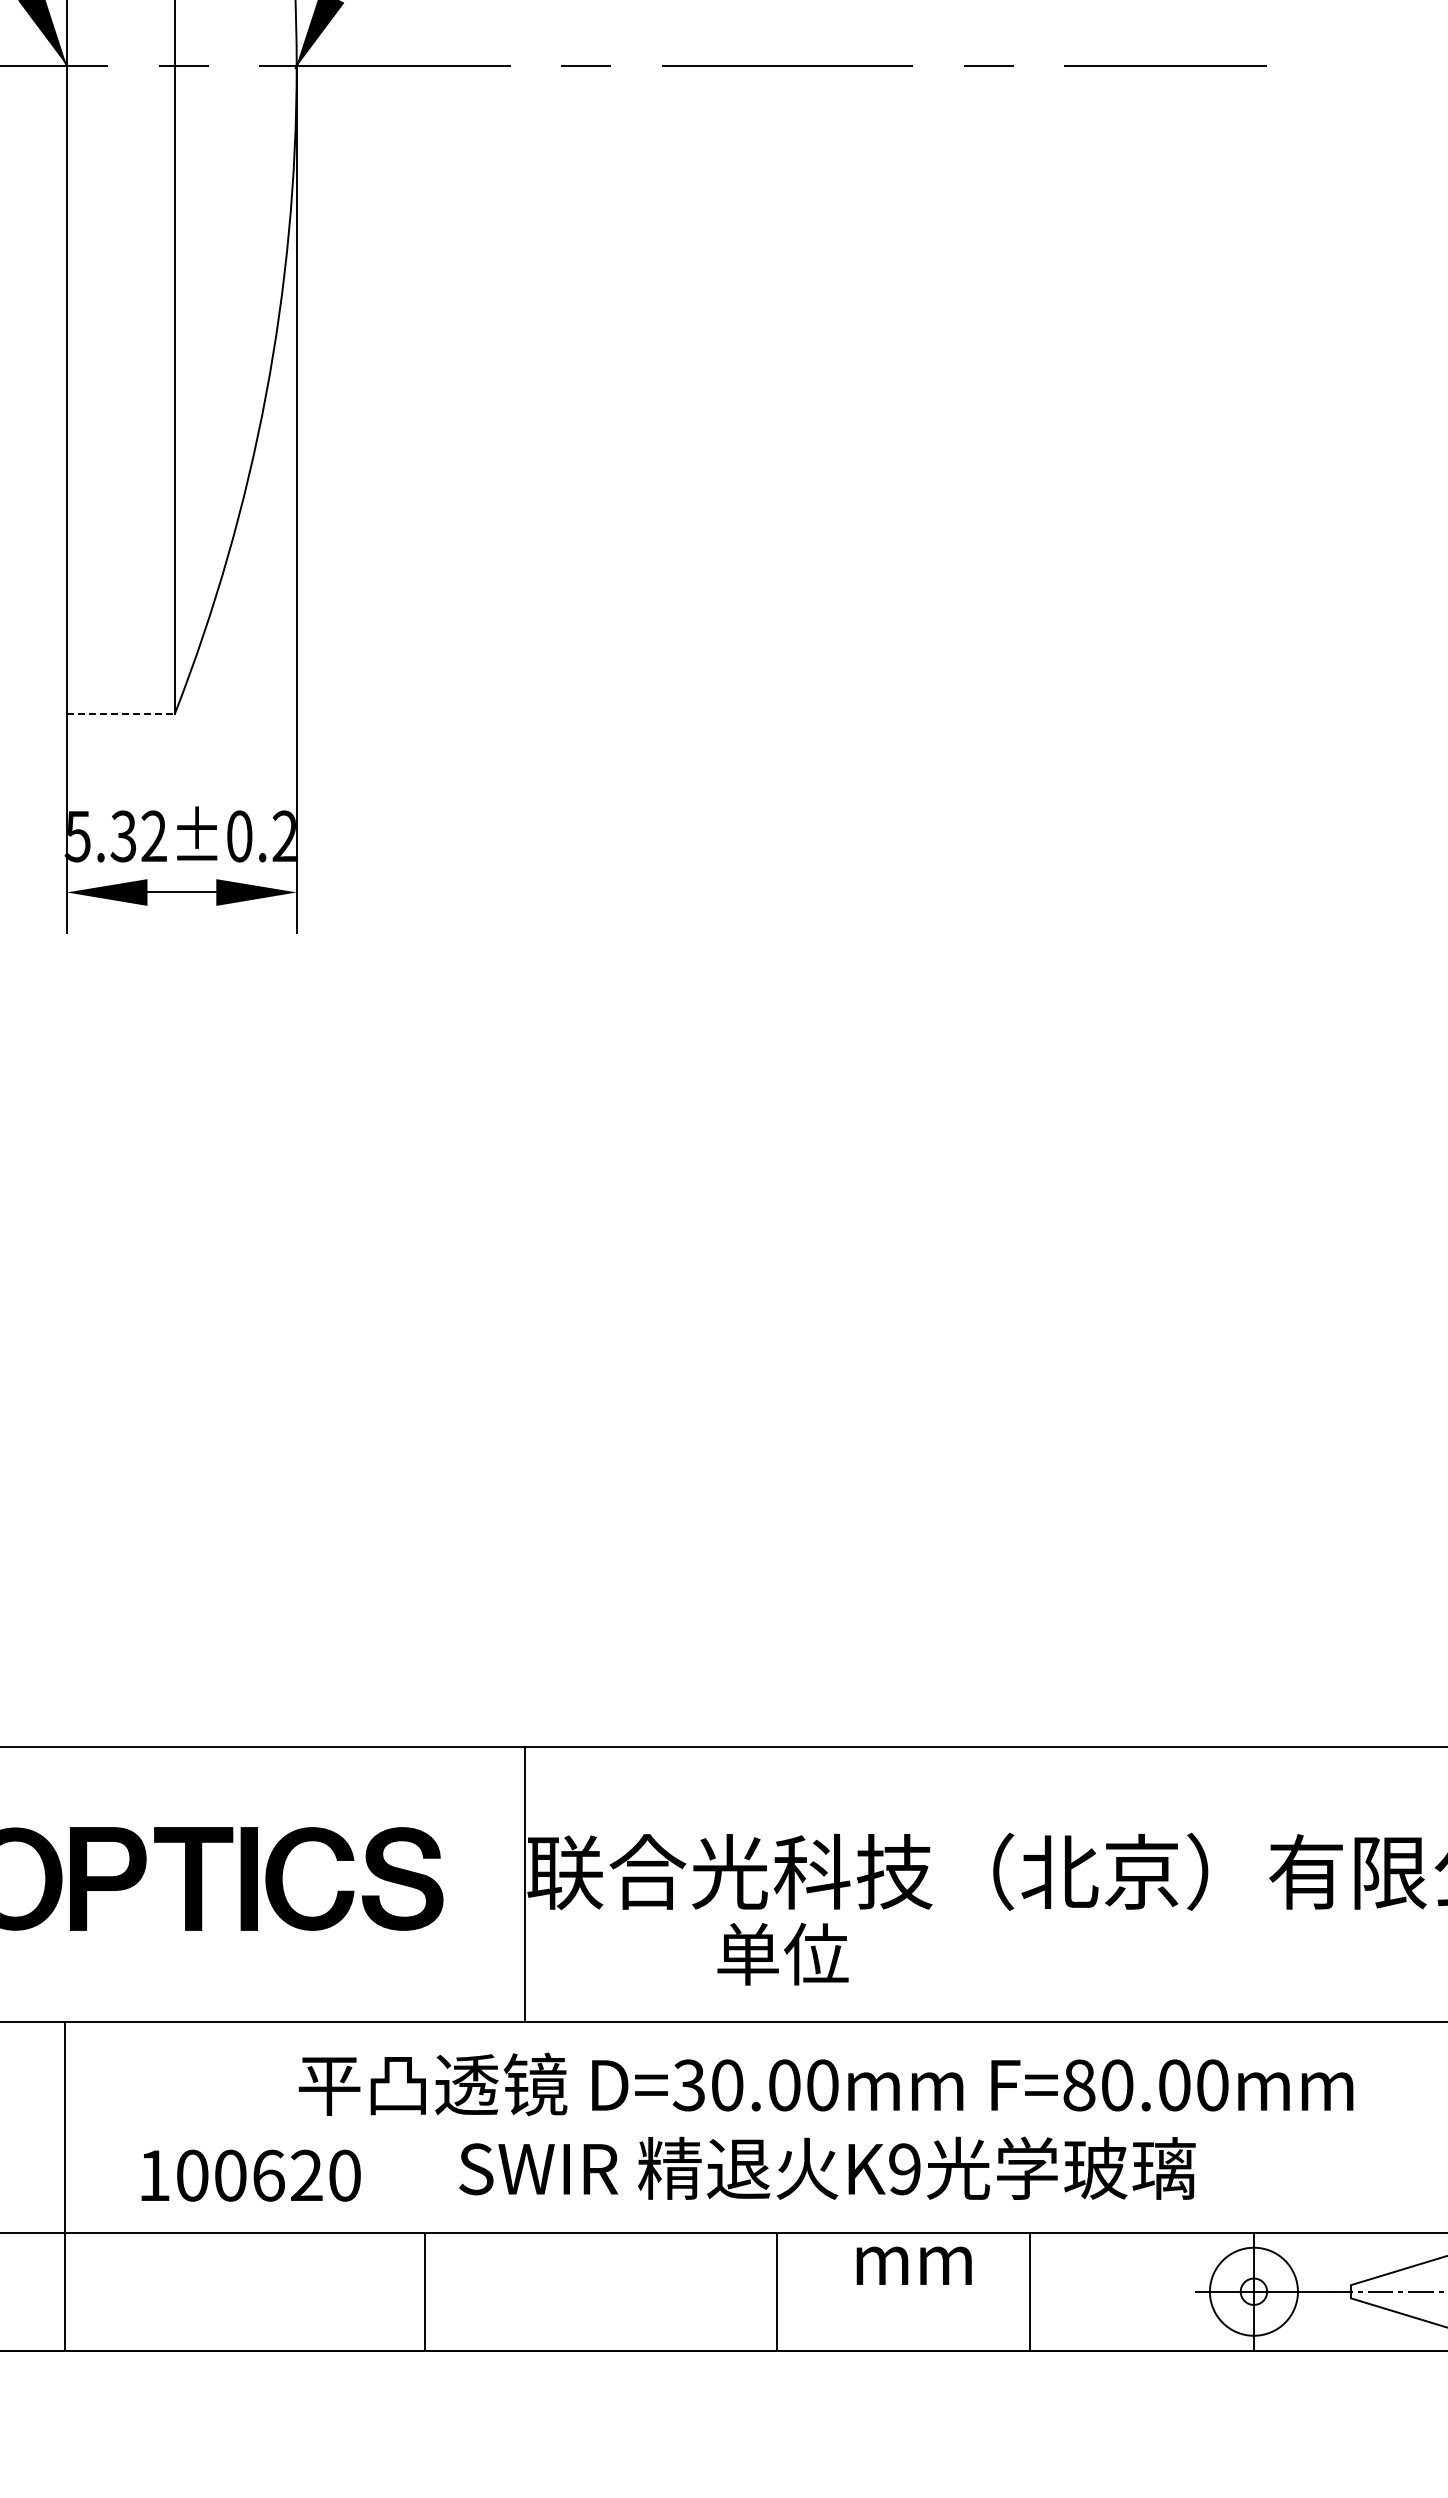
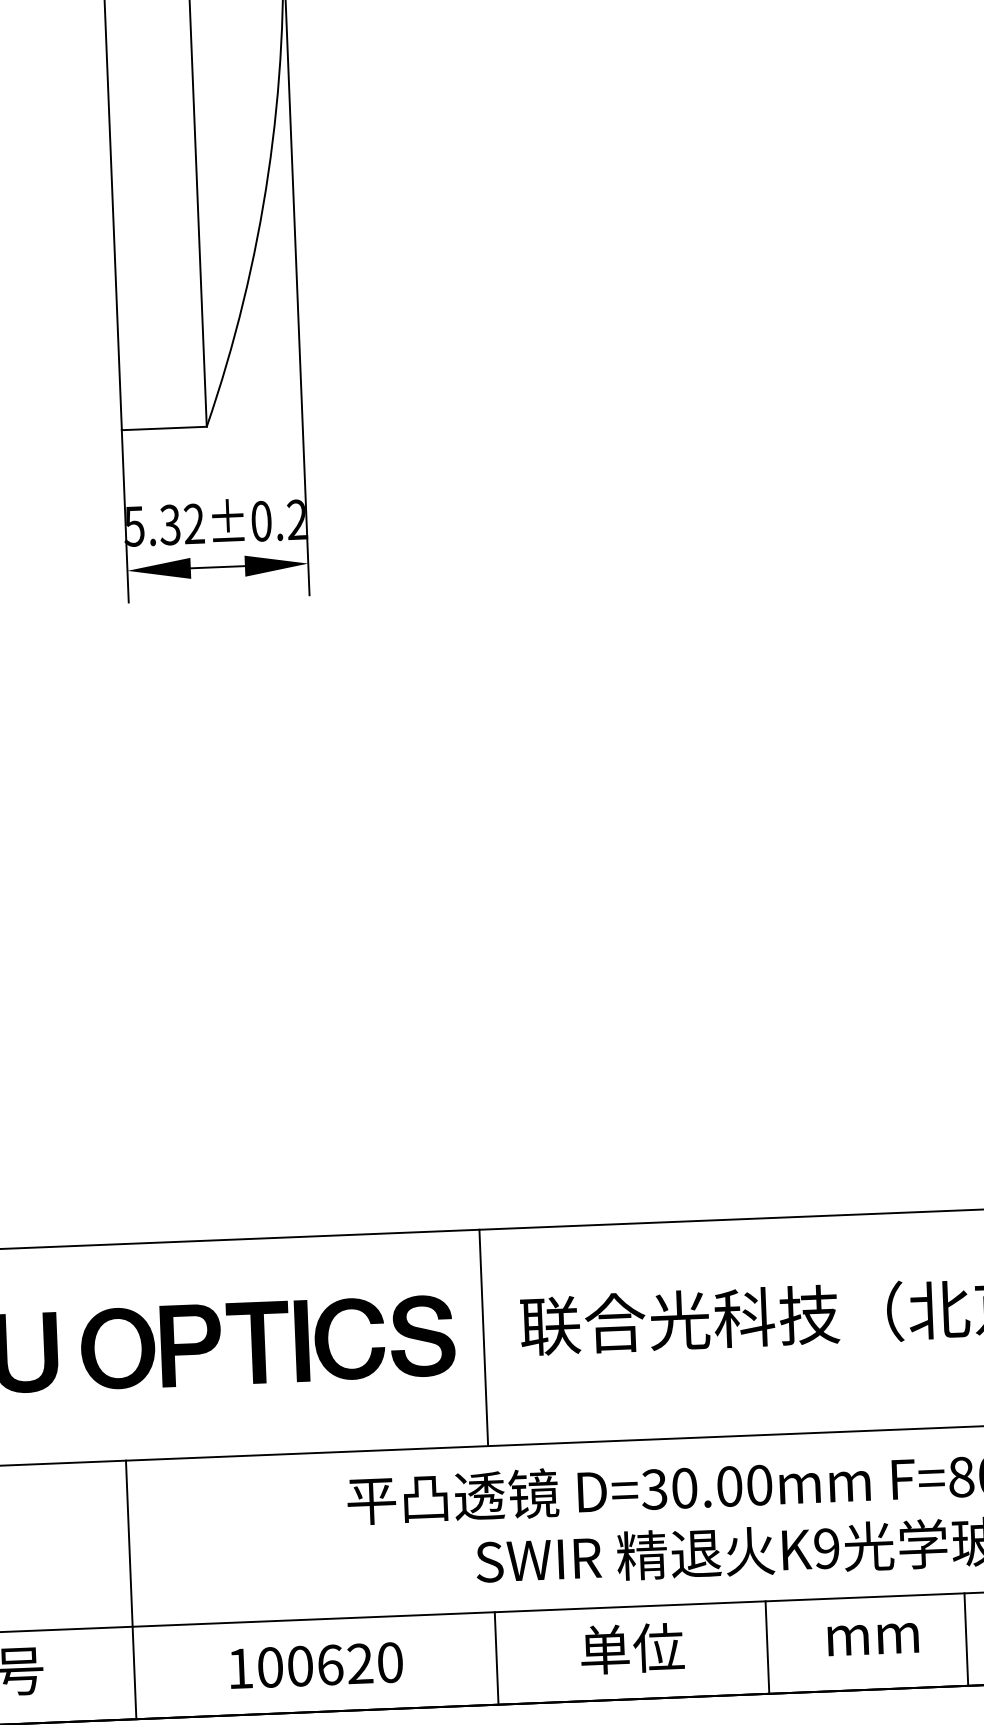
line: (120, 713) -> (163, 428), dashed -> solid
line: (525, 1882) -> (484, 1336), moved
text: (782, 1954) -> (632, 1648), moved
text: (250, 2175) -> (316, 1665), moved
line: (64, 2185) -> (130, 1589), moved
text: (913, 2265) -> (872, 1639), moved
line: (425, 2291) -> (496, 1658), moved
line: (777, 2291) -> (767, 1647), moved
line: (1030, 2291) -> (966, 1639), moved

